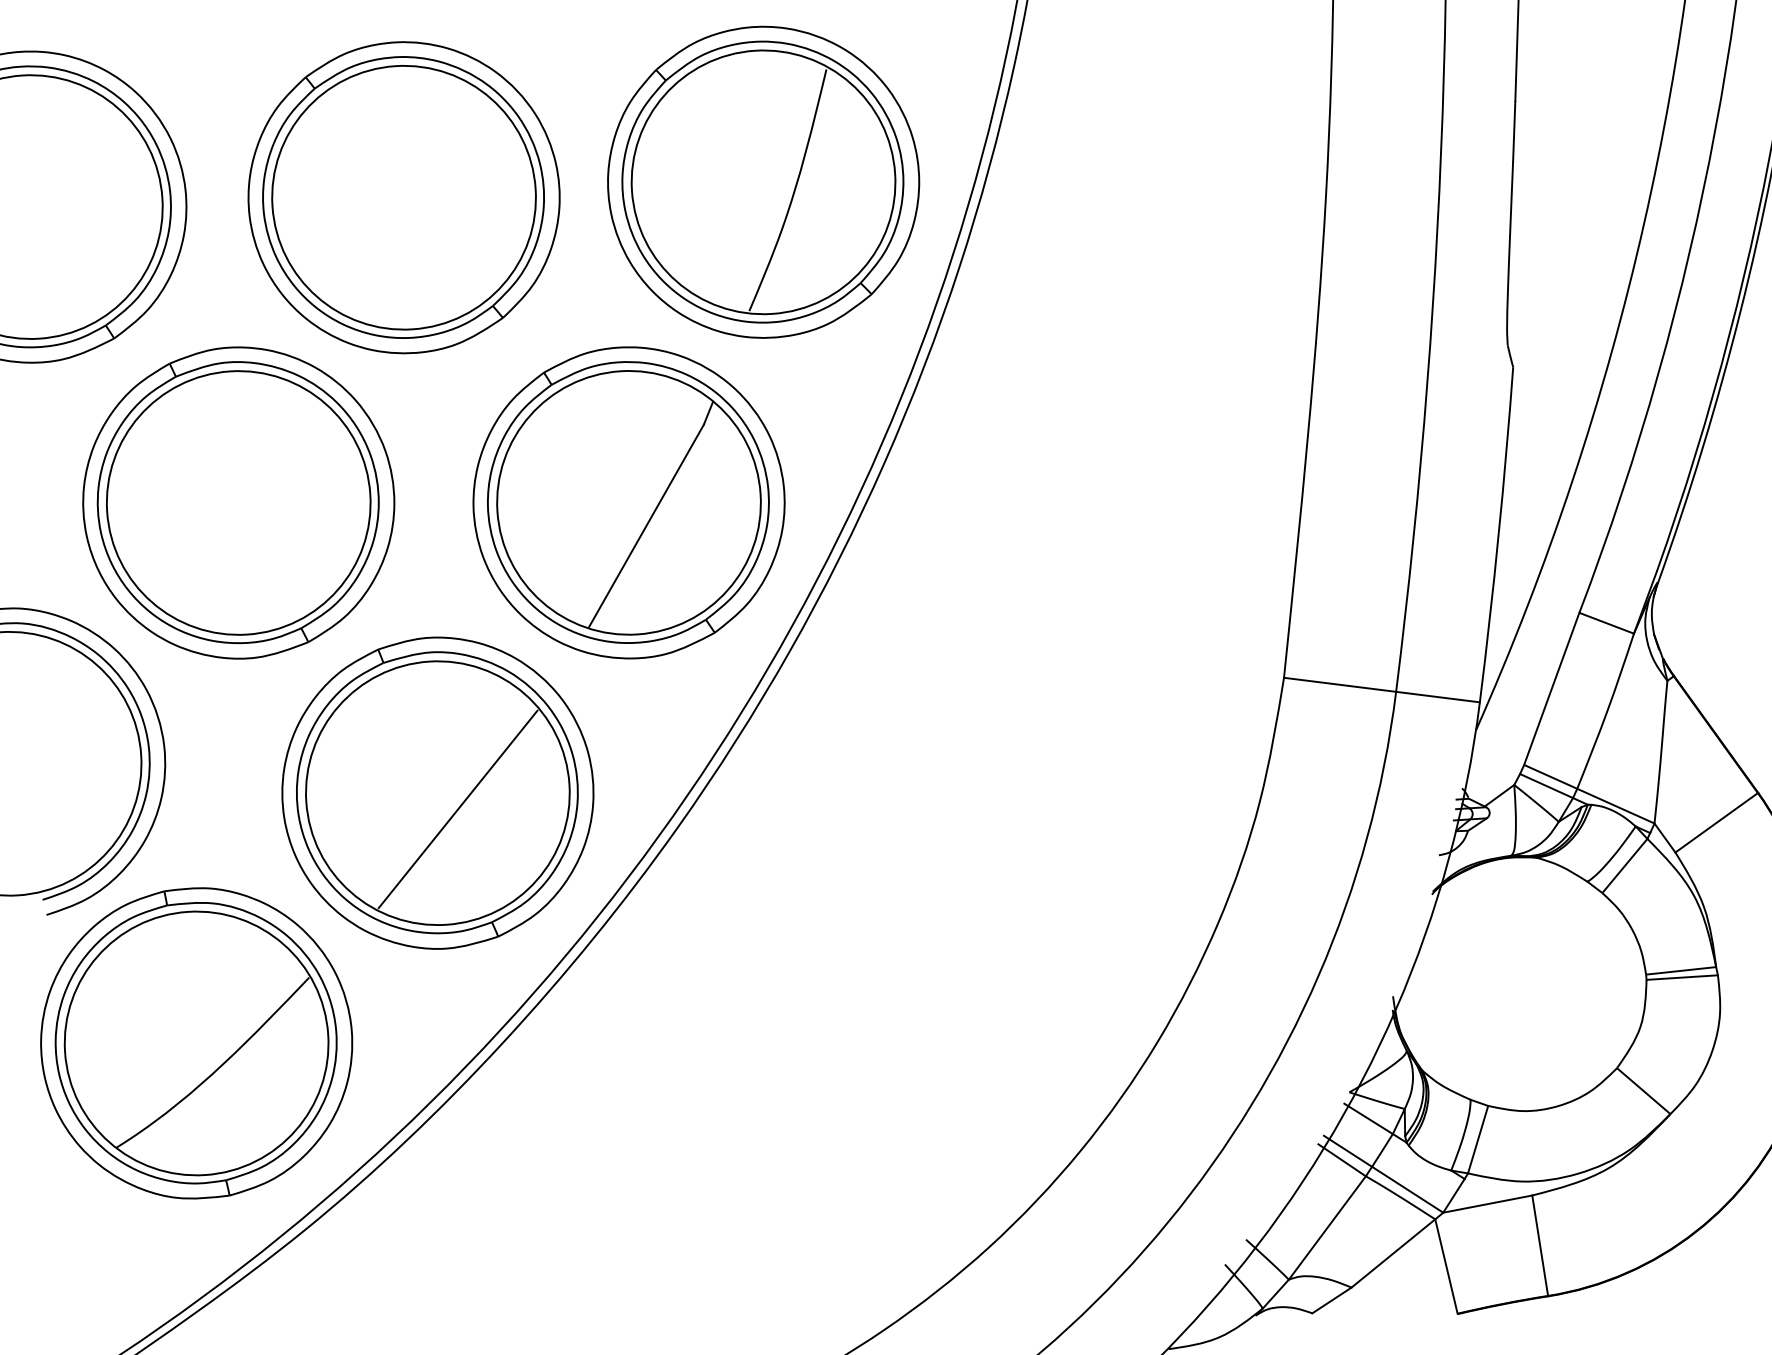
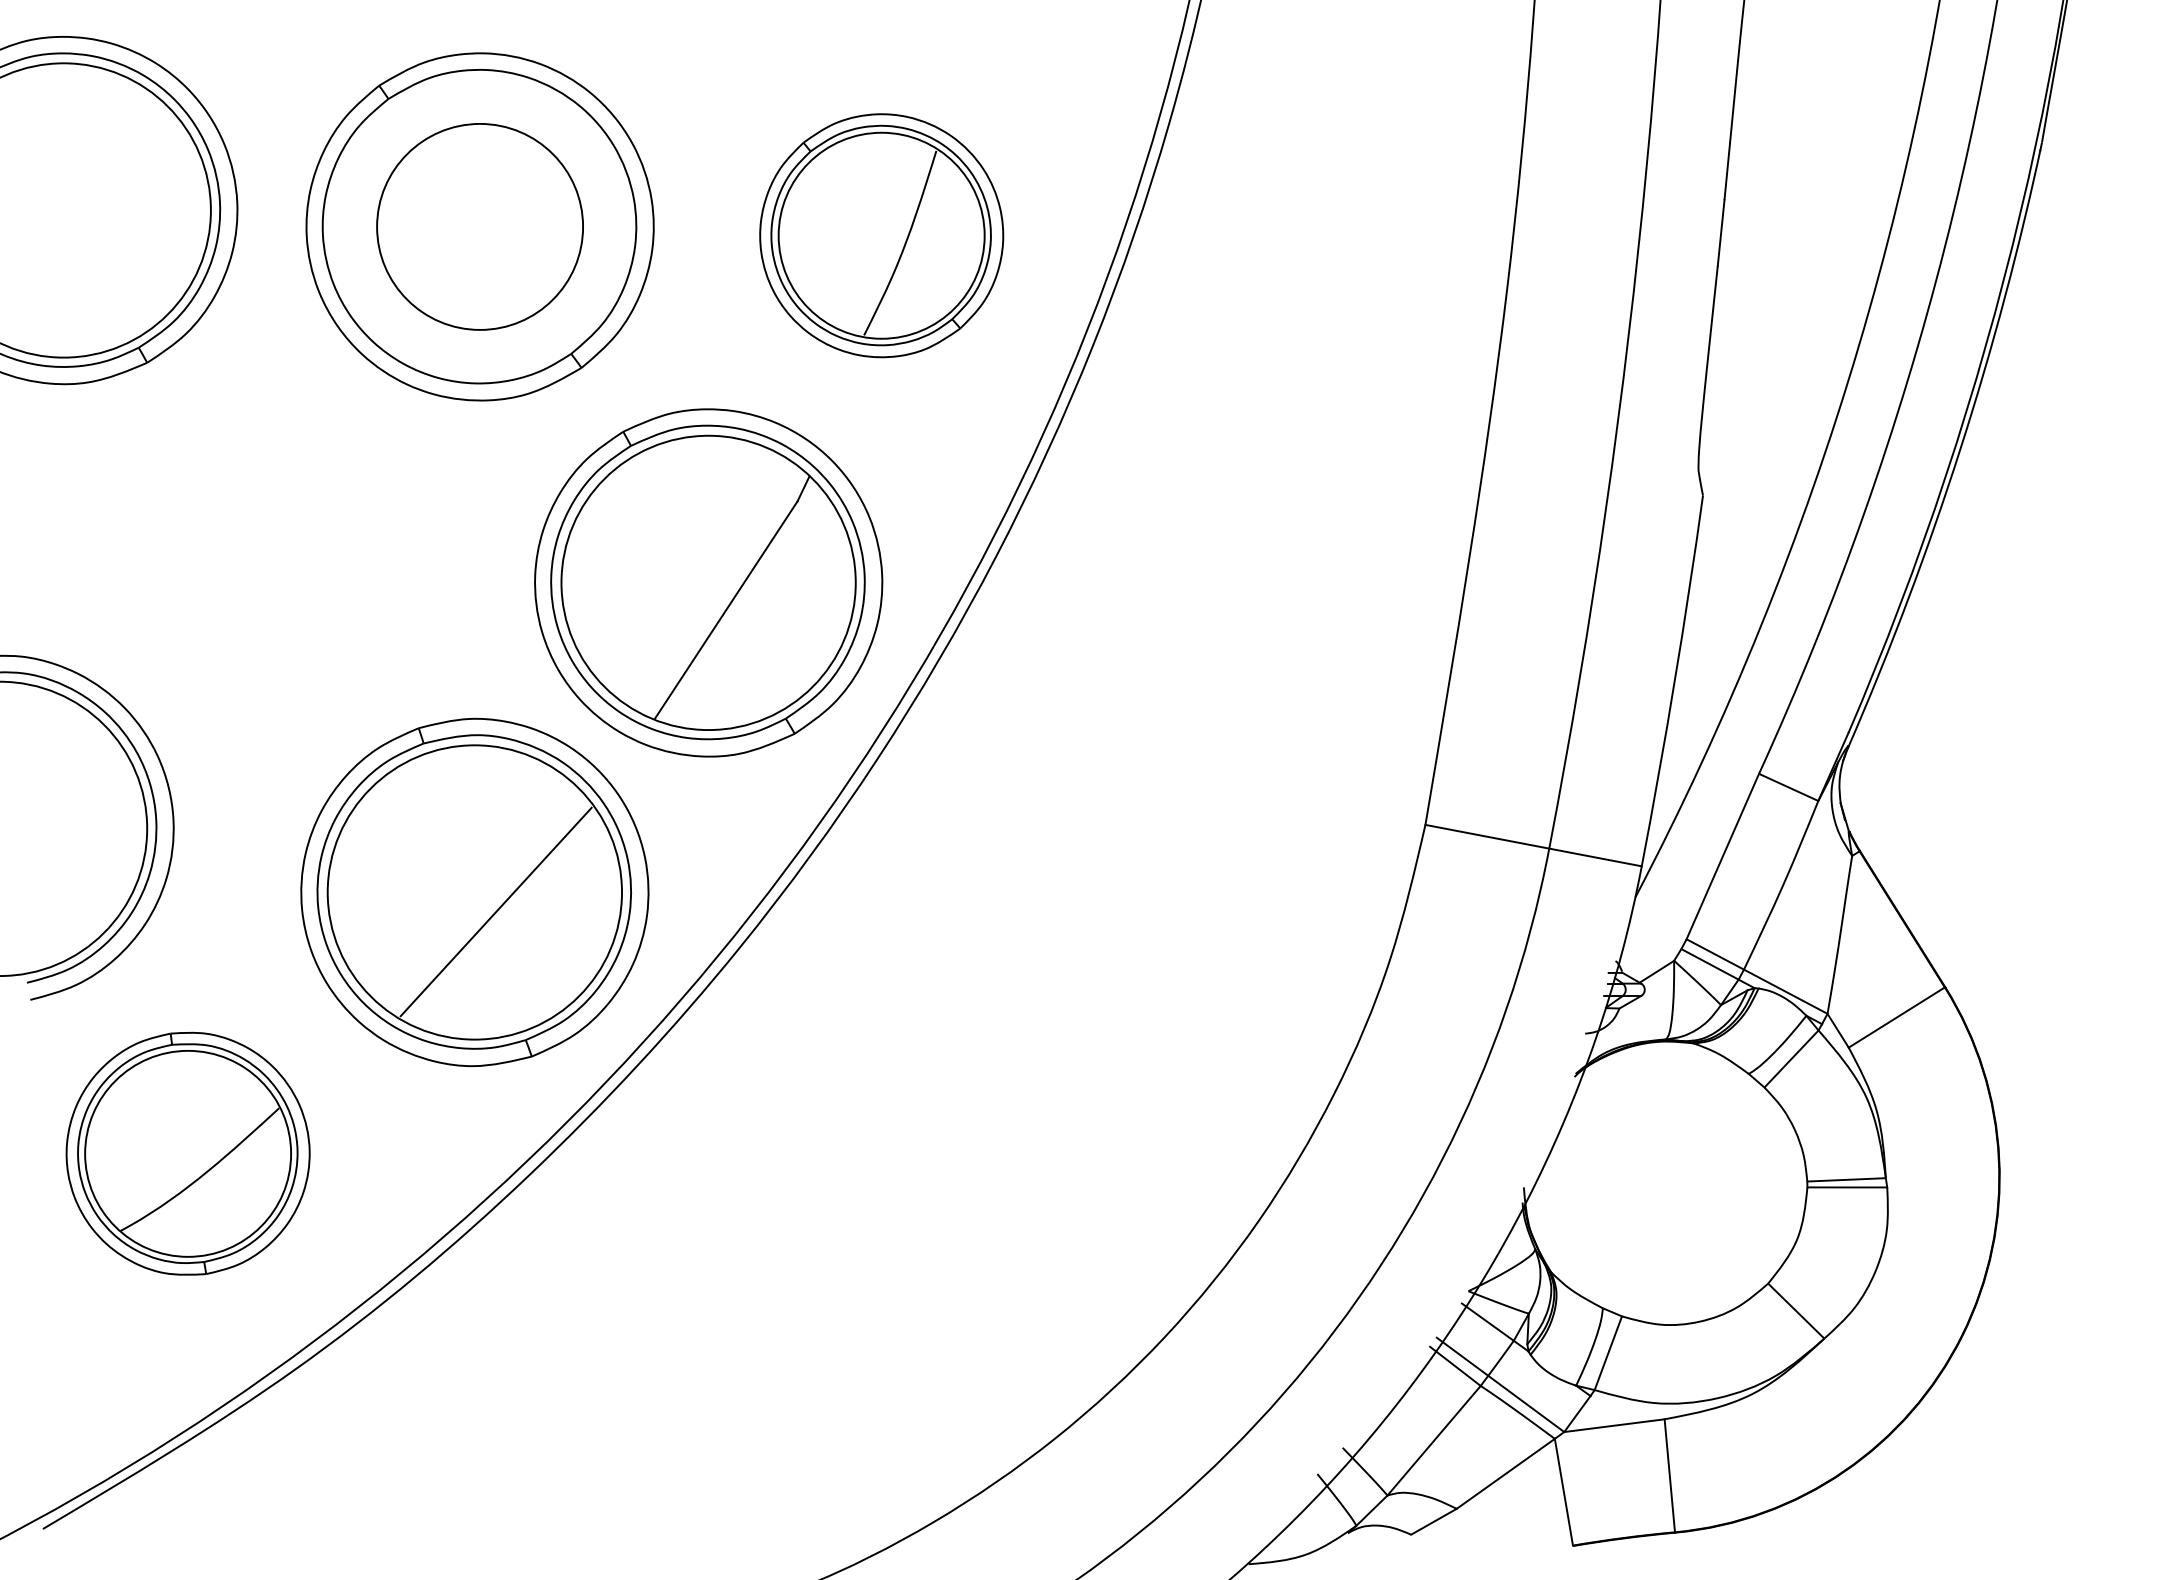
part: (763, 182) -> (881, 235), size x0.7
circle: (403, 197) -> (479, 226), size x0.7
part: (238, 502) -> (273, 554), removed
part: (196, 1043) -> (187, 1153), size x0.7

